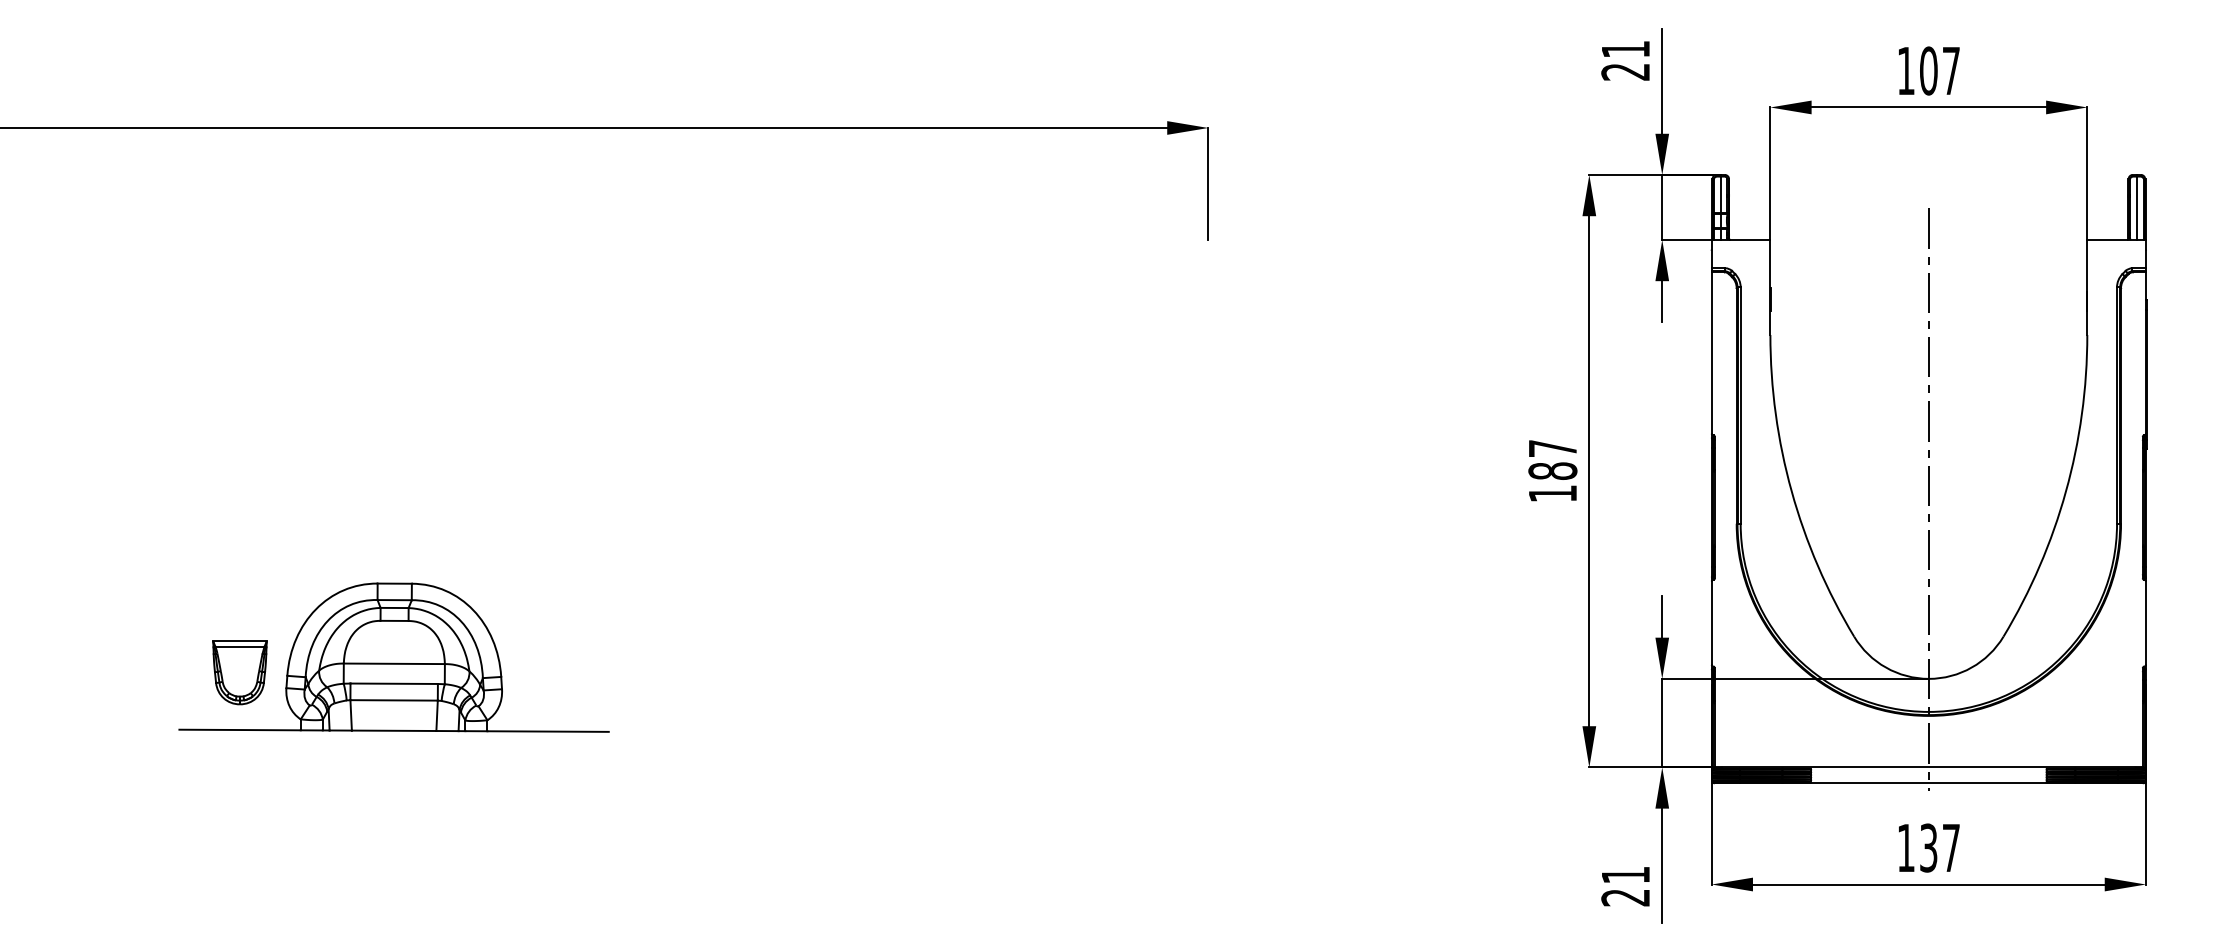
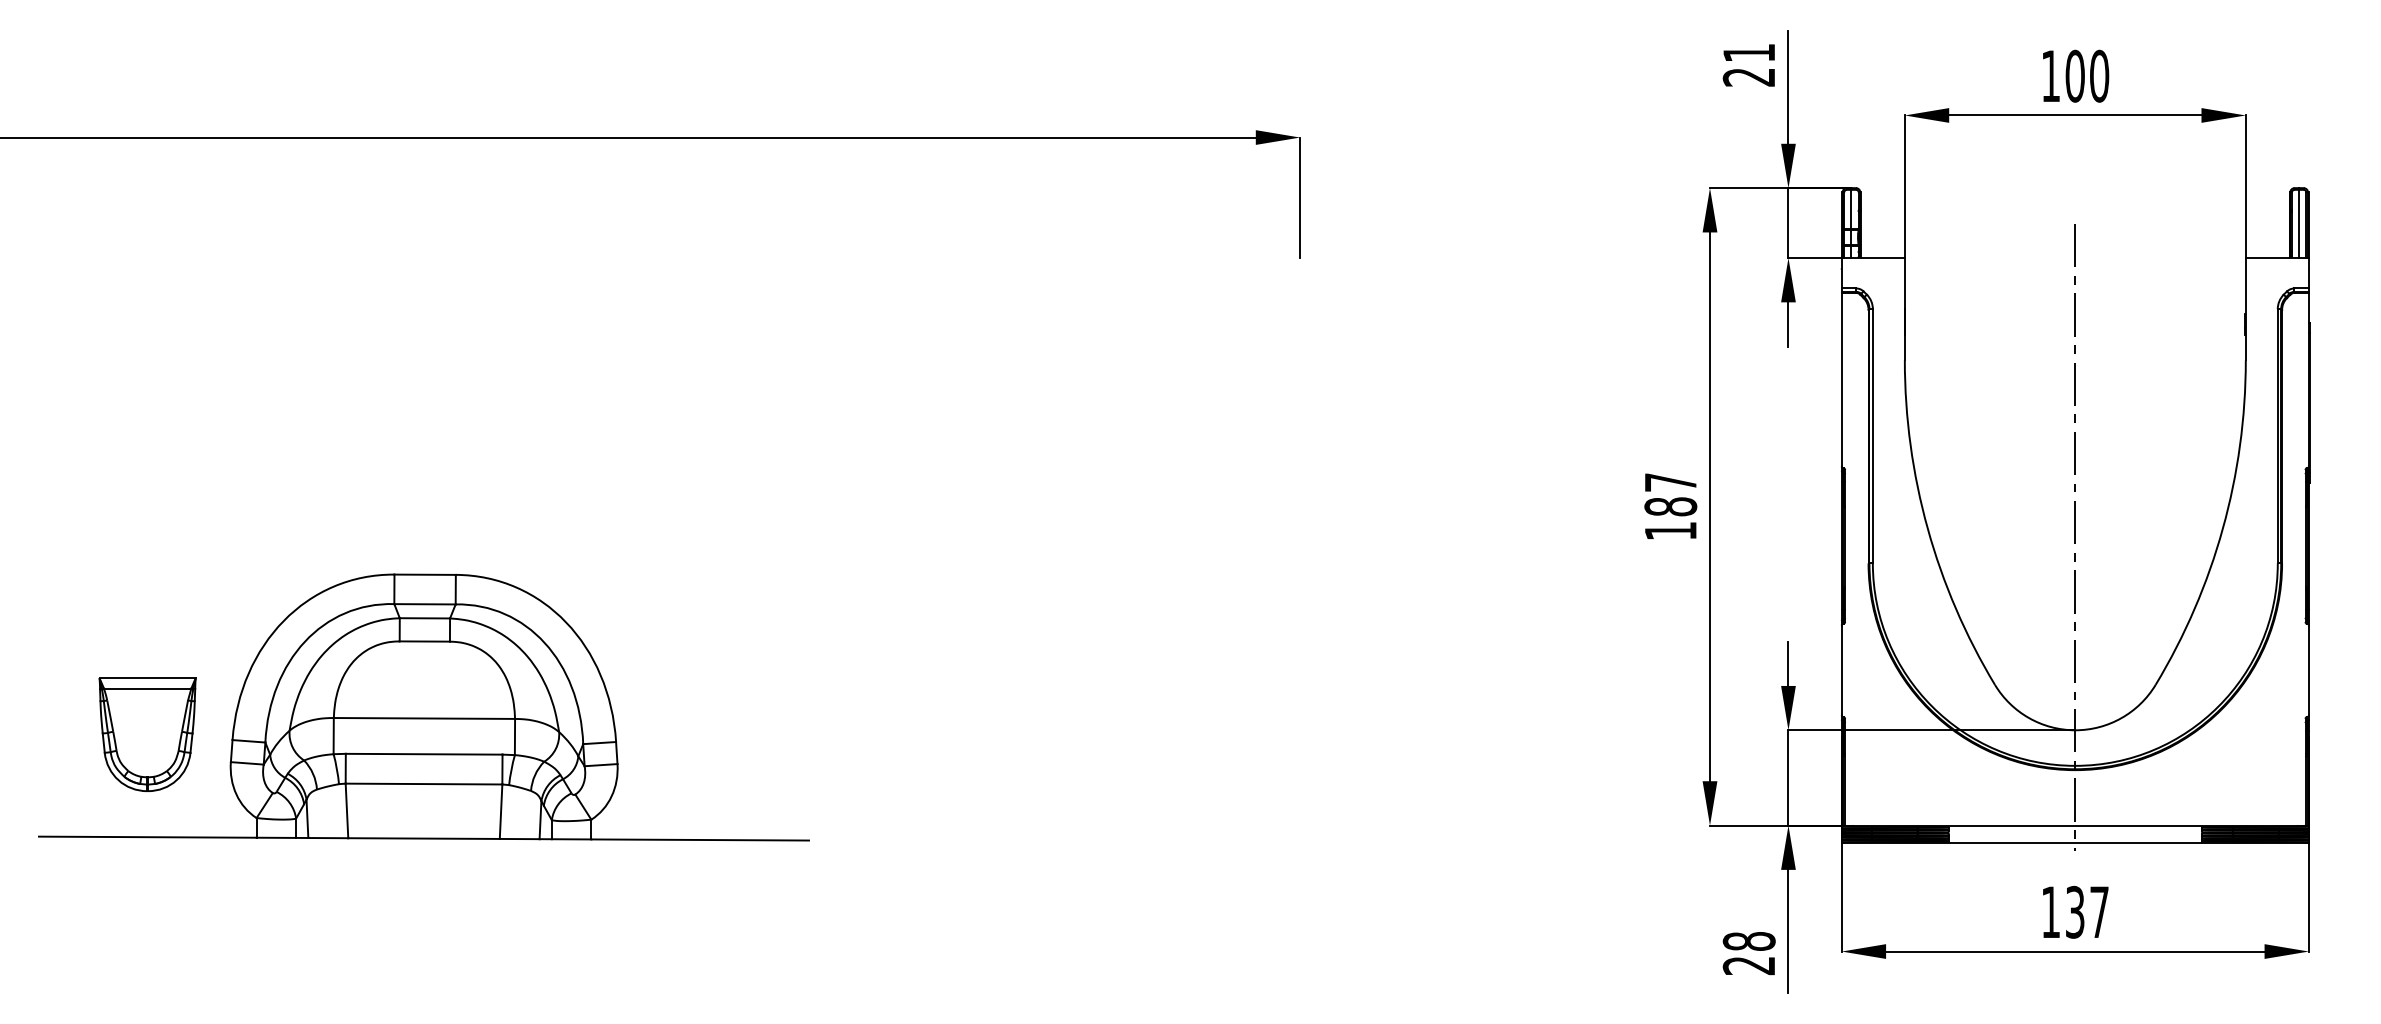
text: (1951, 70) -> (2099, 75), 107 -> 100
part: (393, 657) -> (423, 707), size x1.67
text: (1625, 875) -> (1748, 941), 21 -> 28

